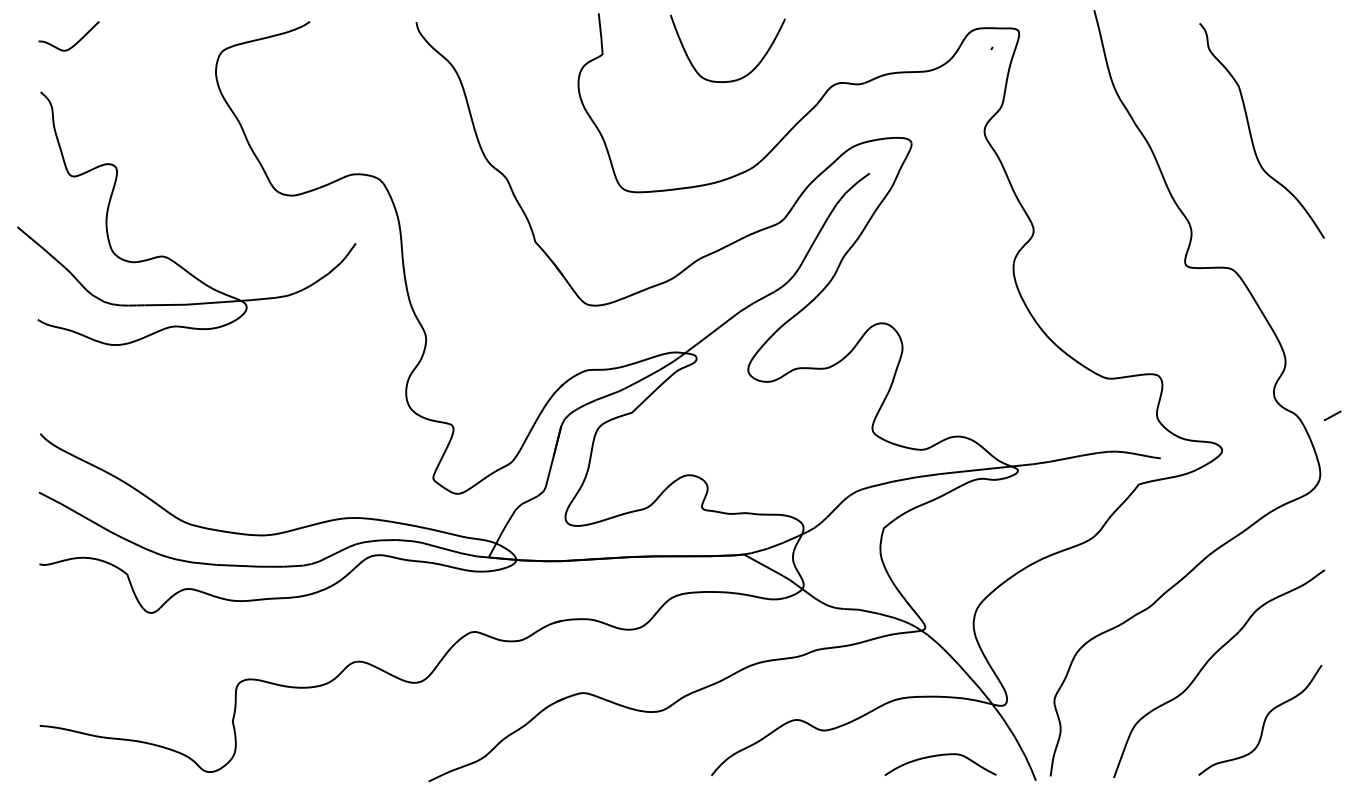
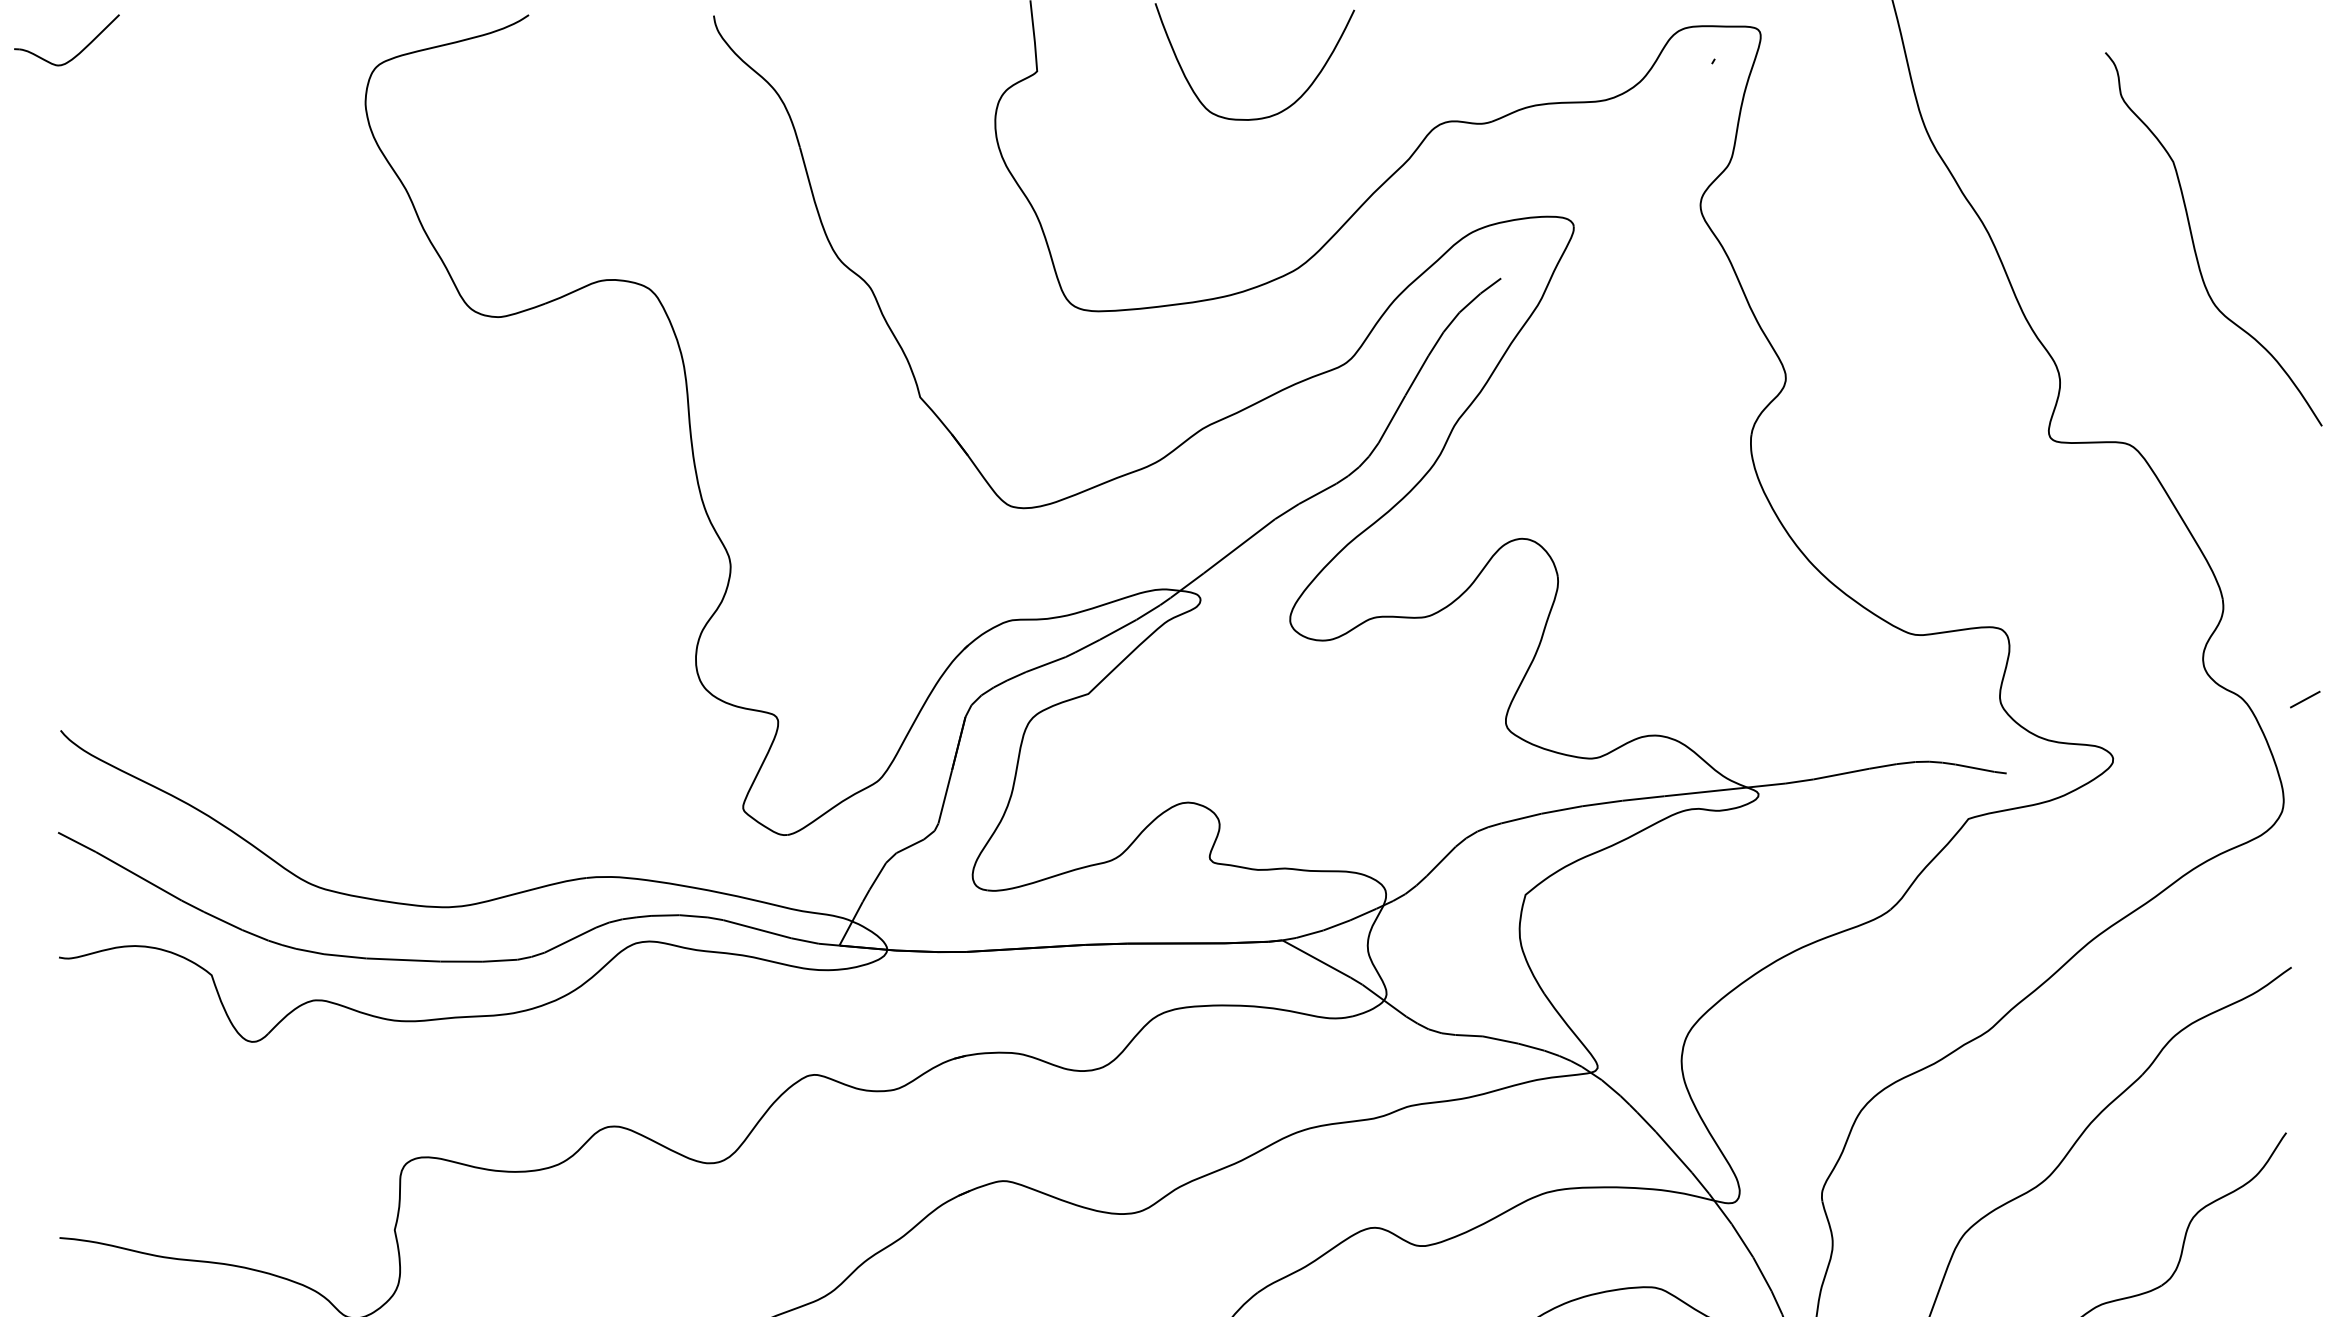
part: (73, 44) -> (74, 54), moved
curve: (1251, 133) -> (2195, 243), moved
part: (167, 256) -> (281, 422), removed

